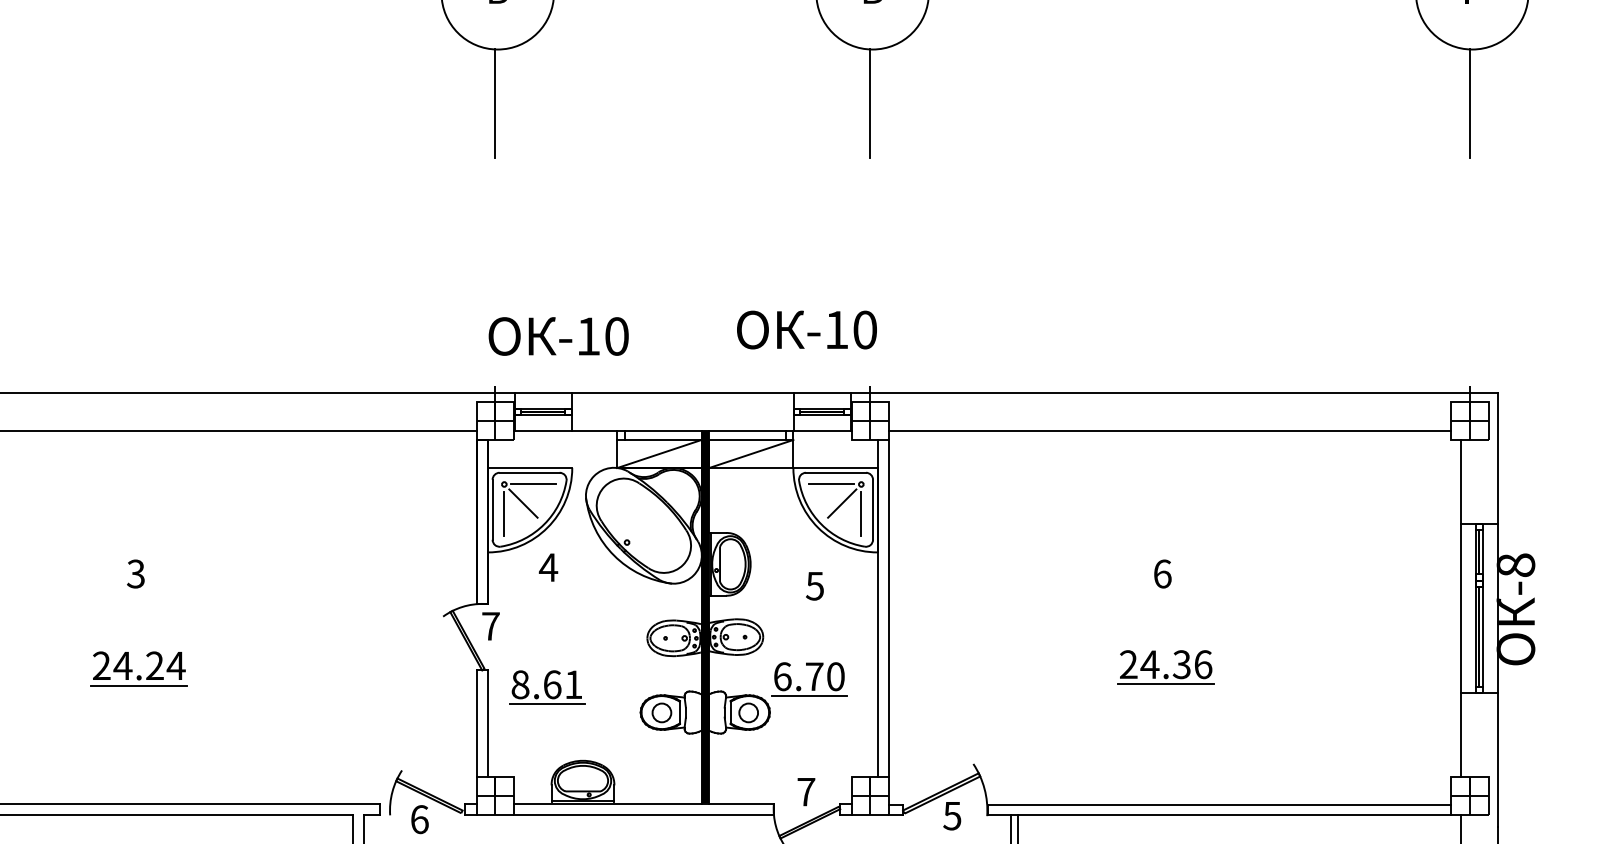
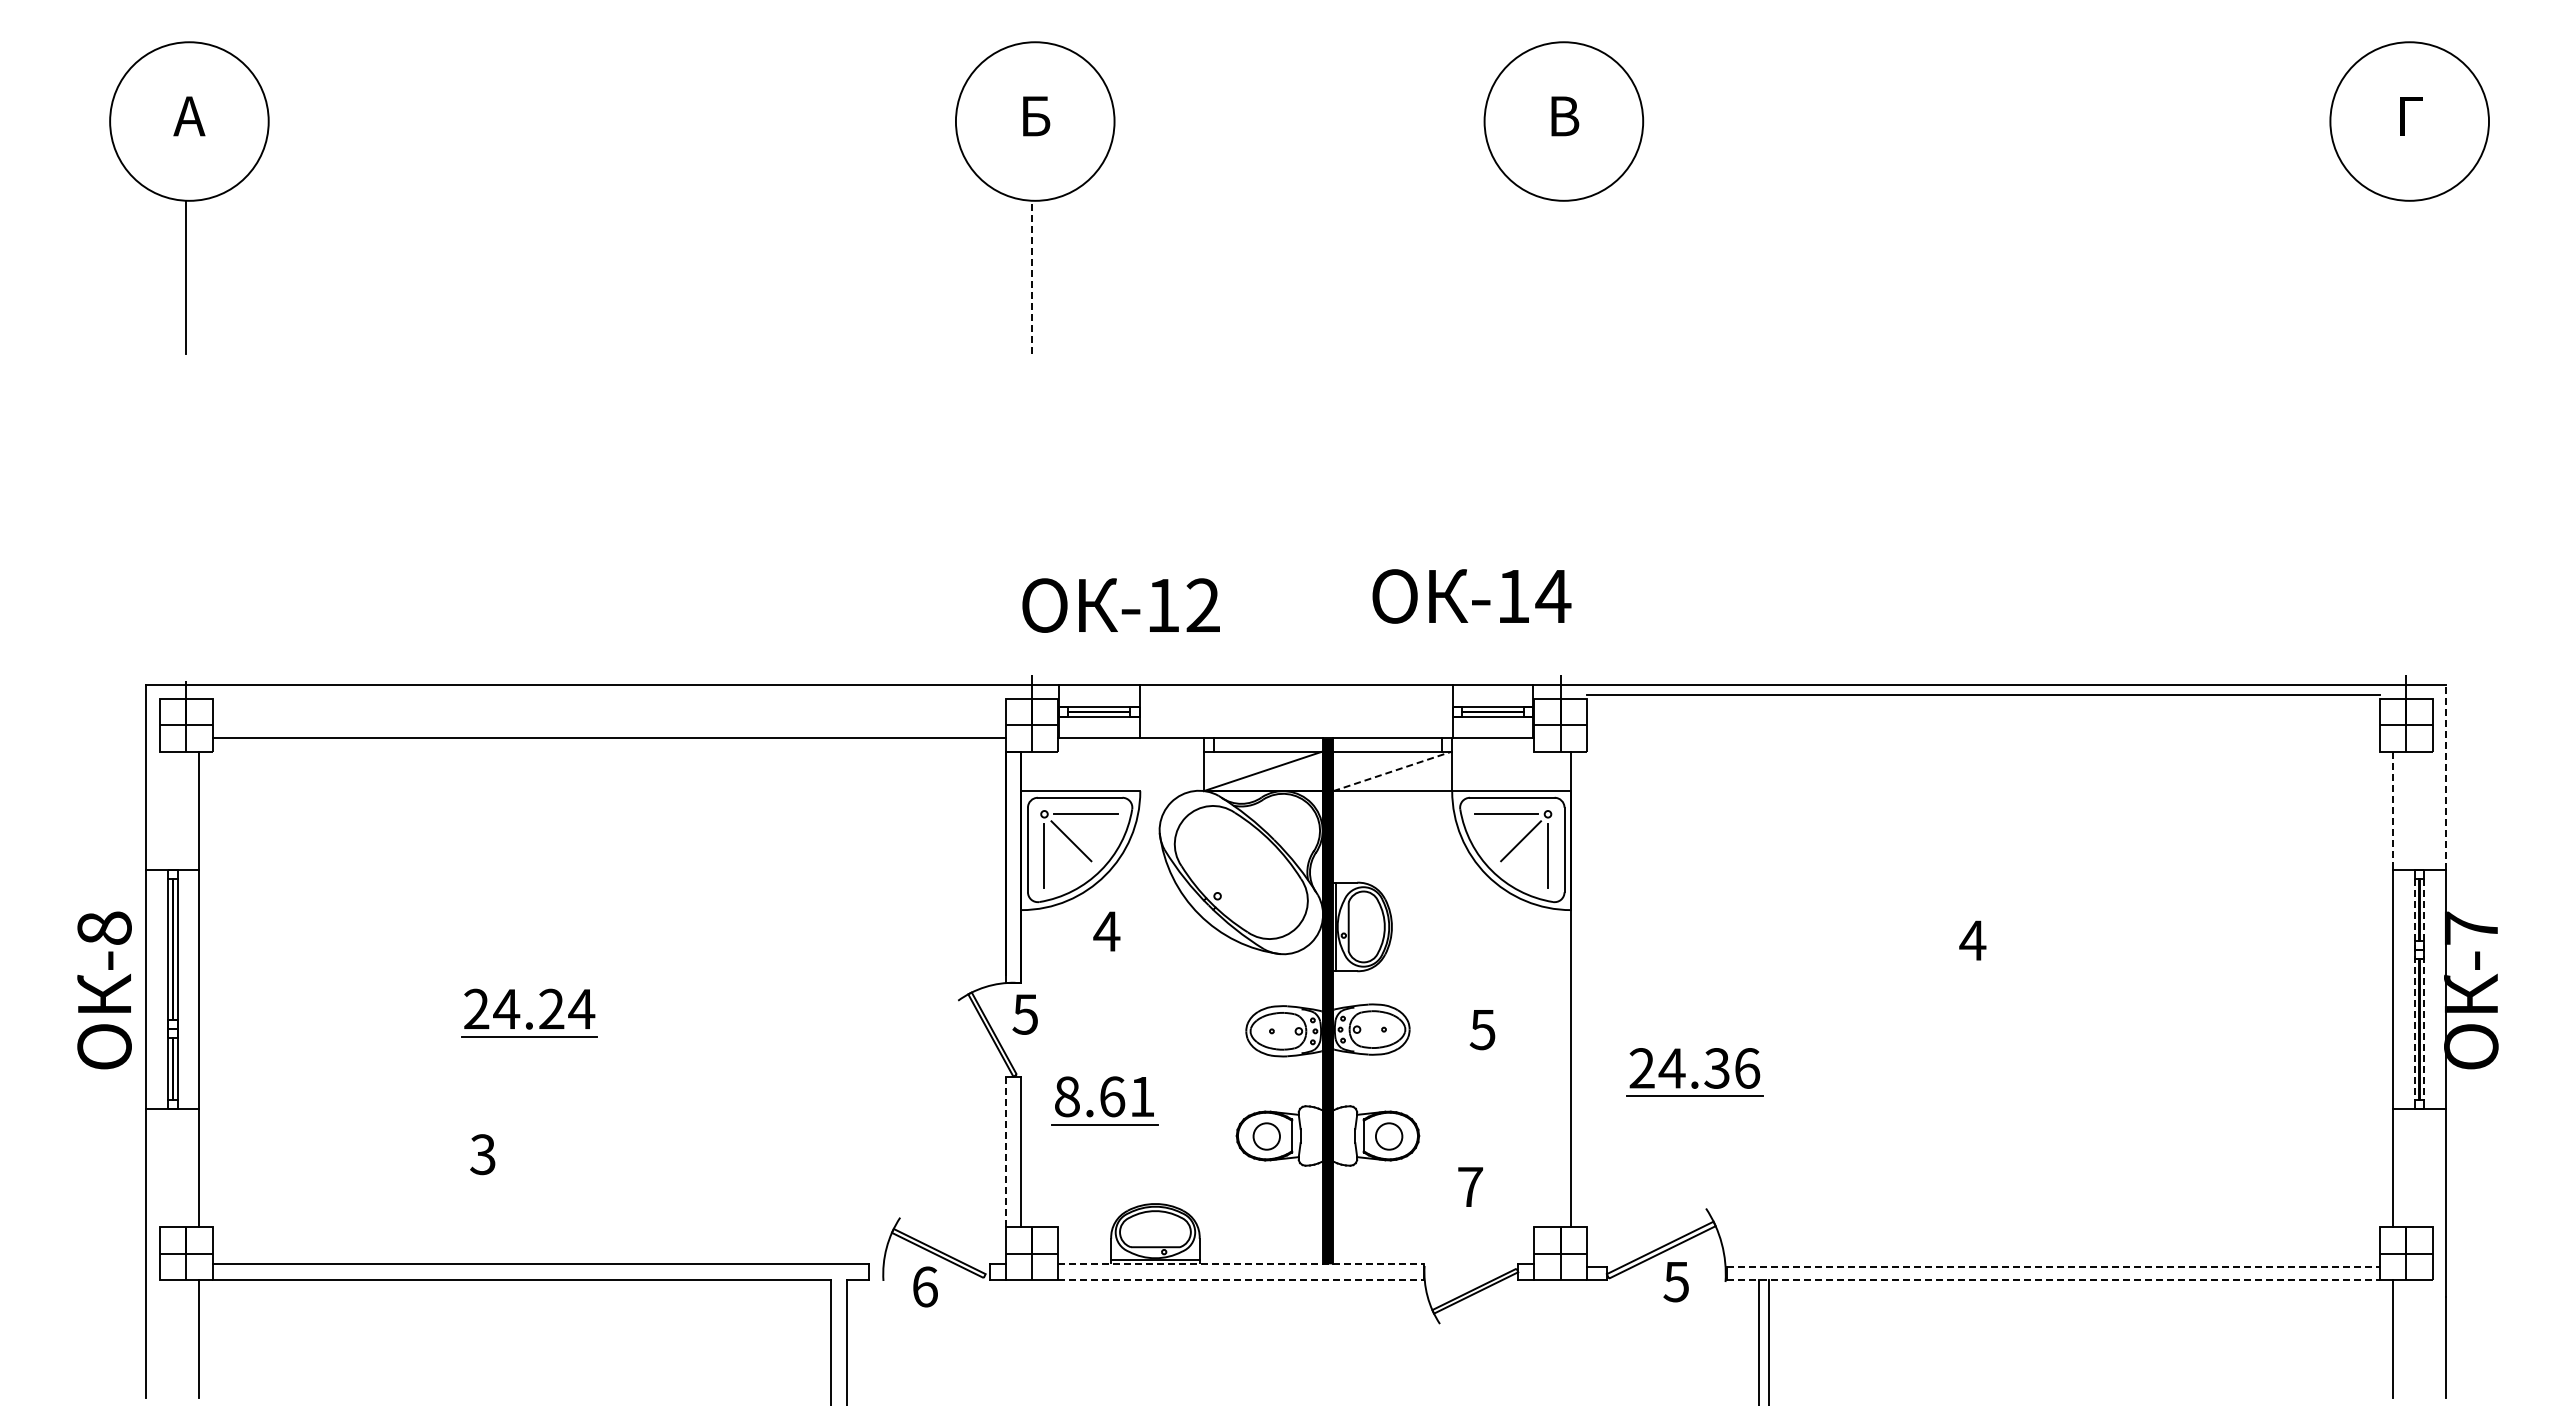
line: (495, 103) -> (1031, 276), solid -> dashed
line: (870, 103) -> (1560, 276), removed
line: (1469, 103) -> (2406, 276), removed
text: (865, 330) -> (1553, 596), -10 -> -14
text: (616, 336) -> (1202, 605), -10 -> -12
line: (1170, 430) -> (1983, 695), moved
line: (751, 454) -> (1392, 771), solid -> dashed
line: (1498, 458) -> (2446, 777), solid -> dashed
line: (1460, 482) -> (2393, 811), solid -> dashed
text: (1516, 564) -> (2471, 927), -8 -> -7
text: (135, 573) -> (482, 1154), moved
text: (1162, 573) -> (1972, 940), 6 -> 4
text: (814, 586) -> (1482, 1030), moved
line: (889, 608) -> (1587, 989), removed
line: (1475, 608) -> (2414, 989), solid -> dashed
line: (1482, 608) -> (2424, 989), solid -> dashed
text: (490, 626) -> (1025, 1014), 7 -> 5
part: (132, 669) -> (520, 1014), moved
part: (1165, 673) -> (1694, 1081), moved
part: (809, 679) -> (1474, 1089), removed
line: (476, 724) -> (1005, 1152), solid -> dashed
text: (806, 791) -> (1470, 1186), moved
line: (644, 803) -> (1241, 1264), solid -> dashed
line: (1220, 805) -> (2054, 1266), solid -> dashed
line: (644, 815) -> (1241, 1280), solid -> dashed
line: (1220, 815) -> (2054, 1280), solid -> dashed

